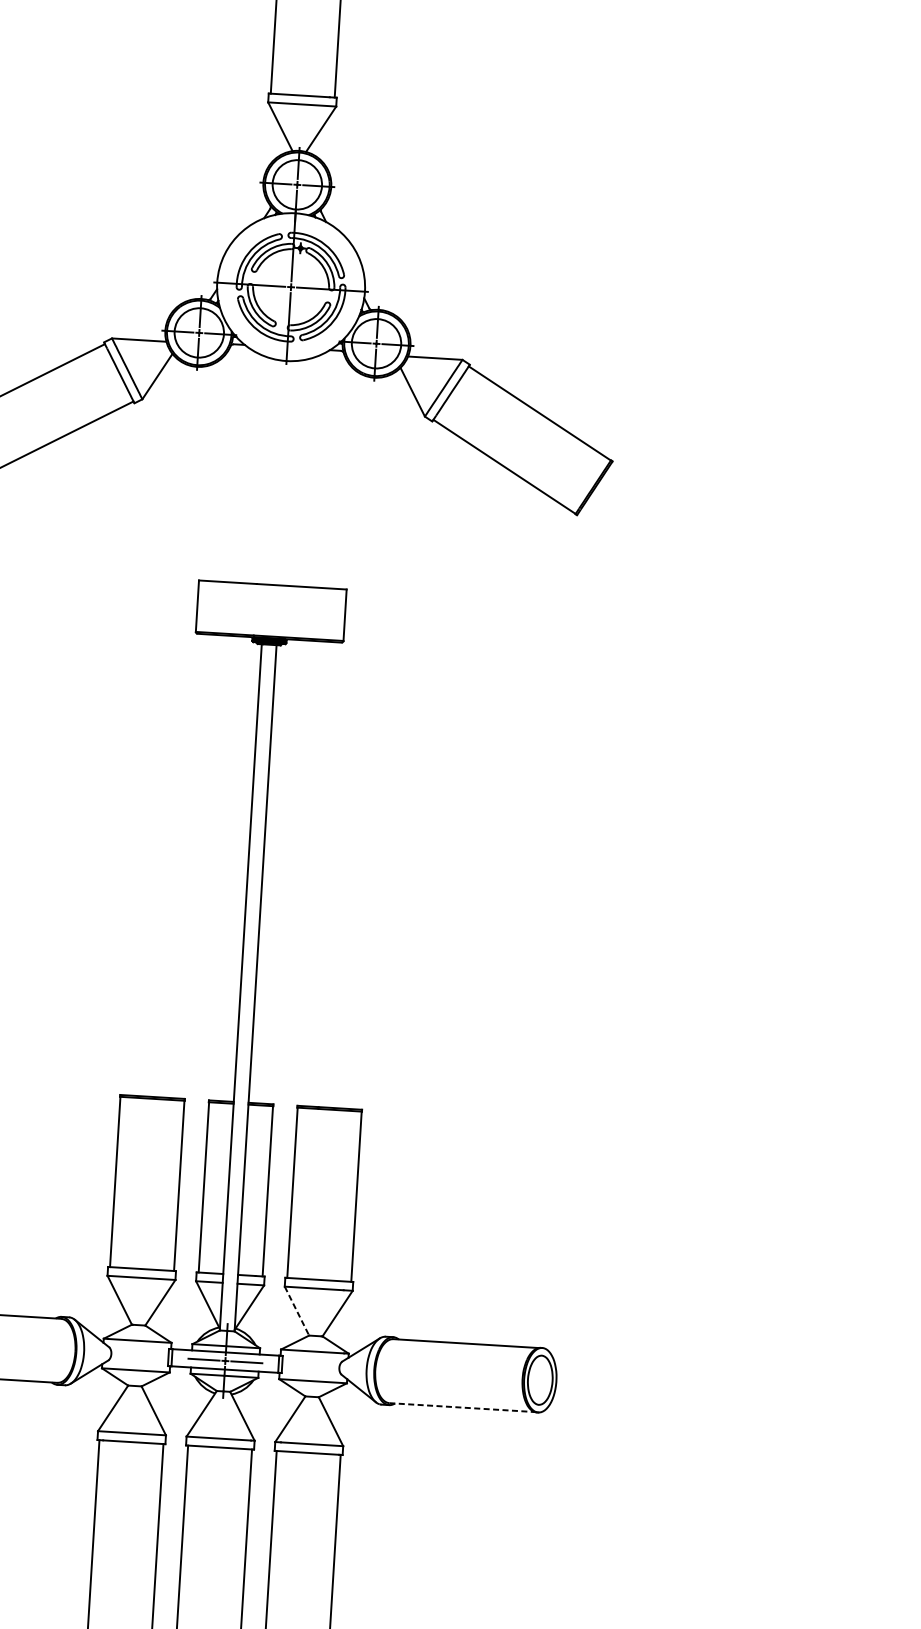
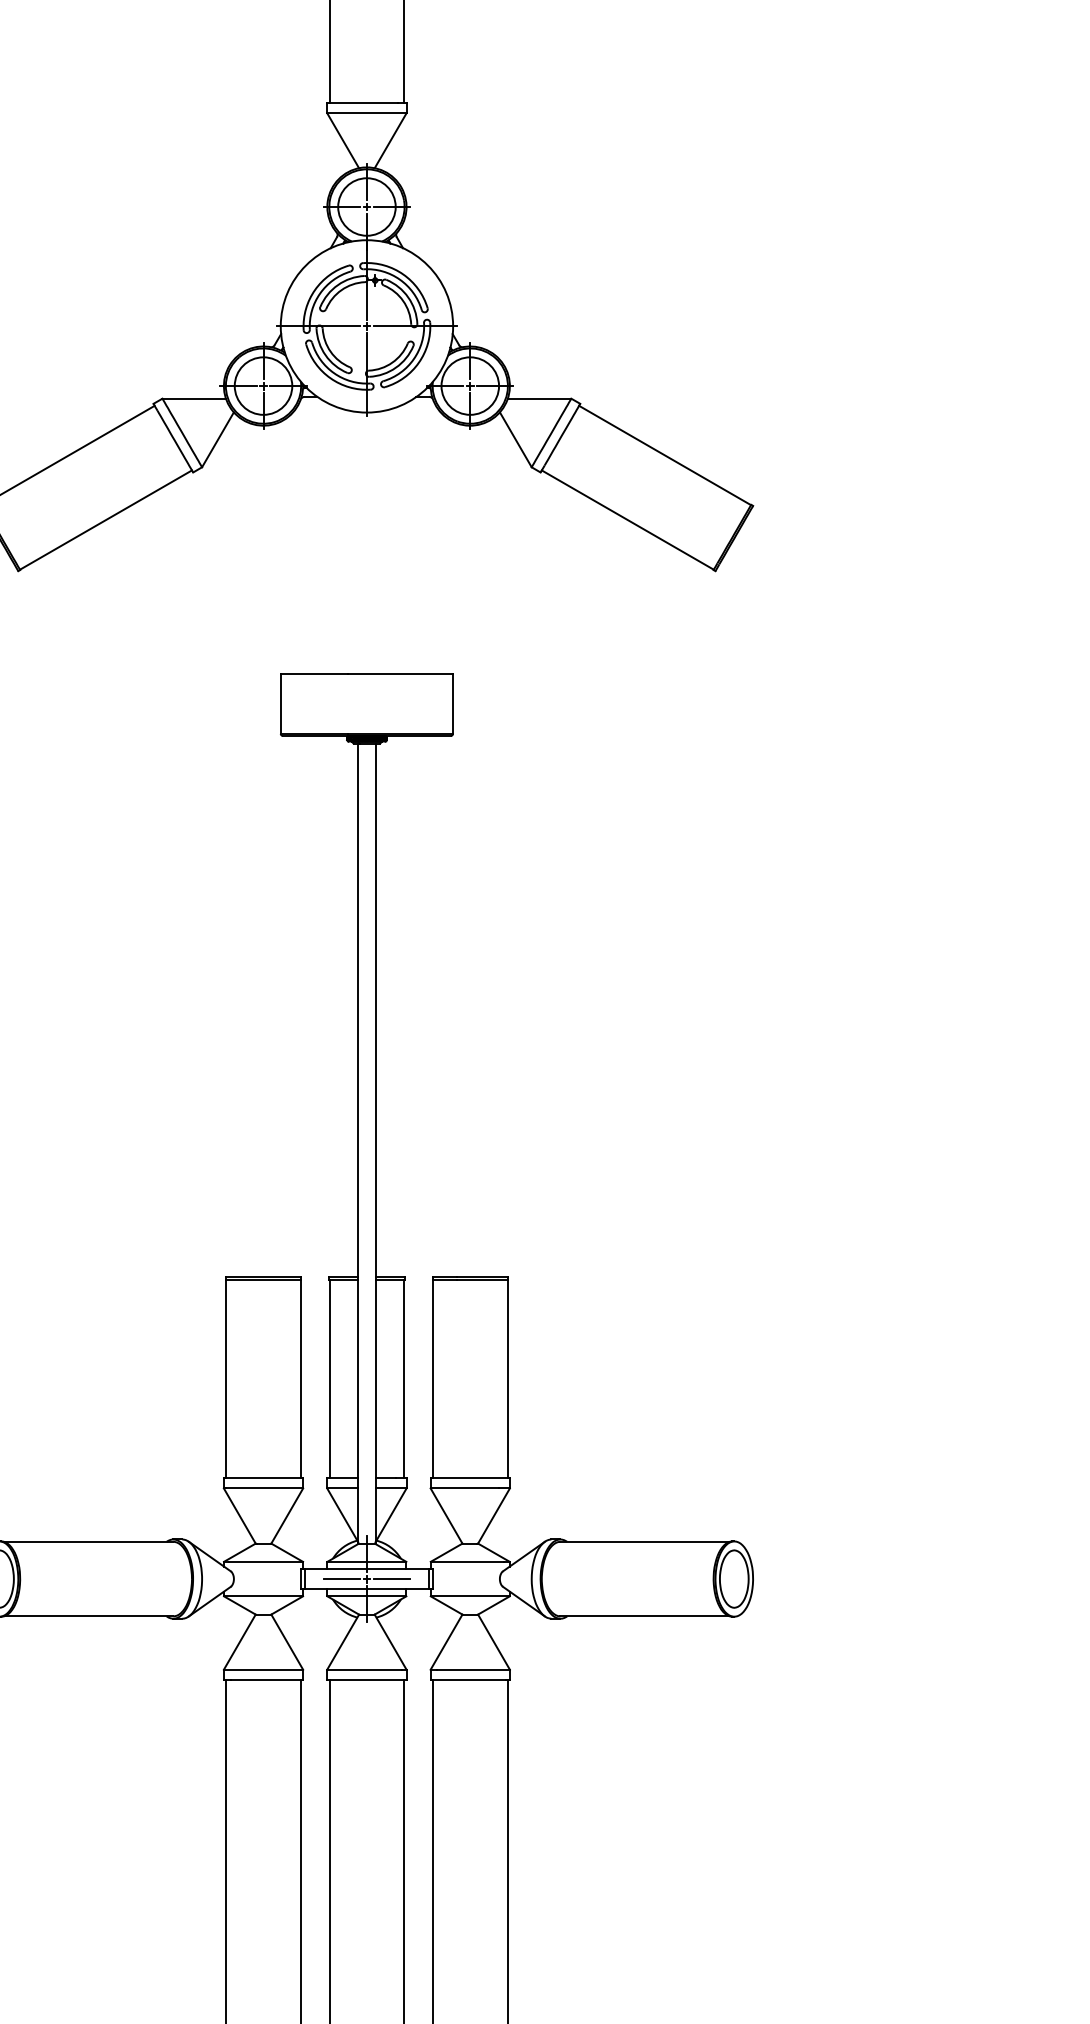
line: (296, 1311) -> (446, 1516), dashed -> solid
line: (462, 1407) -> (645, 1616), dashed -> solid

